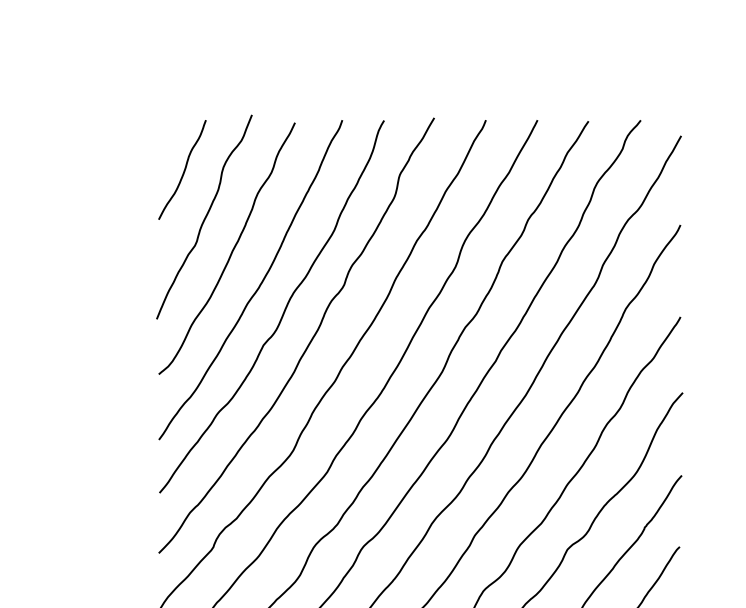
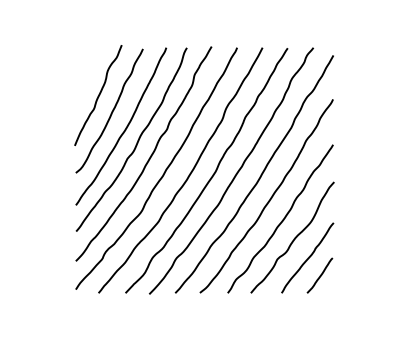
curve: (184, 168) -> (88, 71), removed

